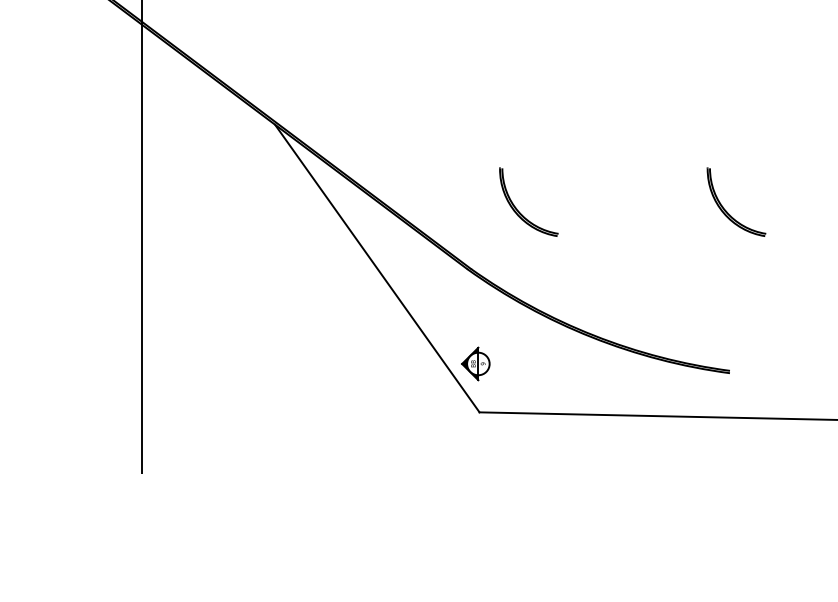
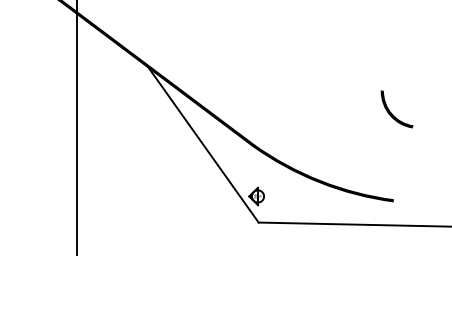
part: (527, 202) -> (284, 109), removed

